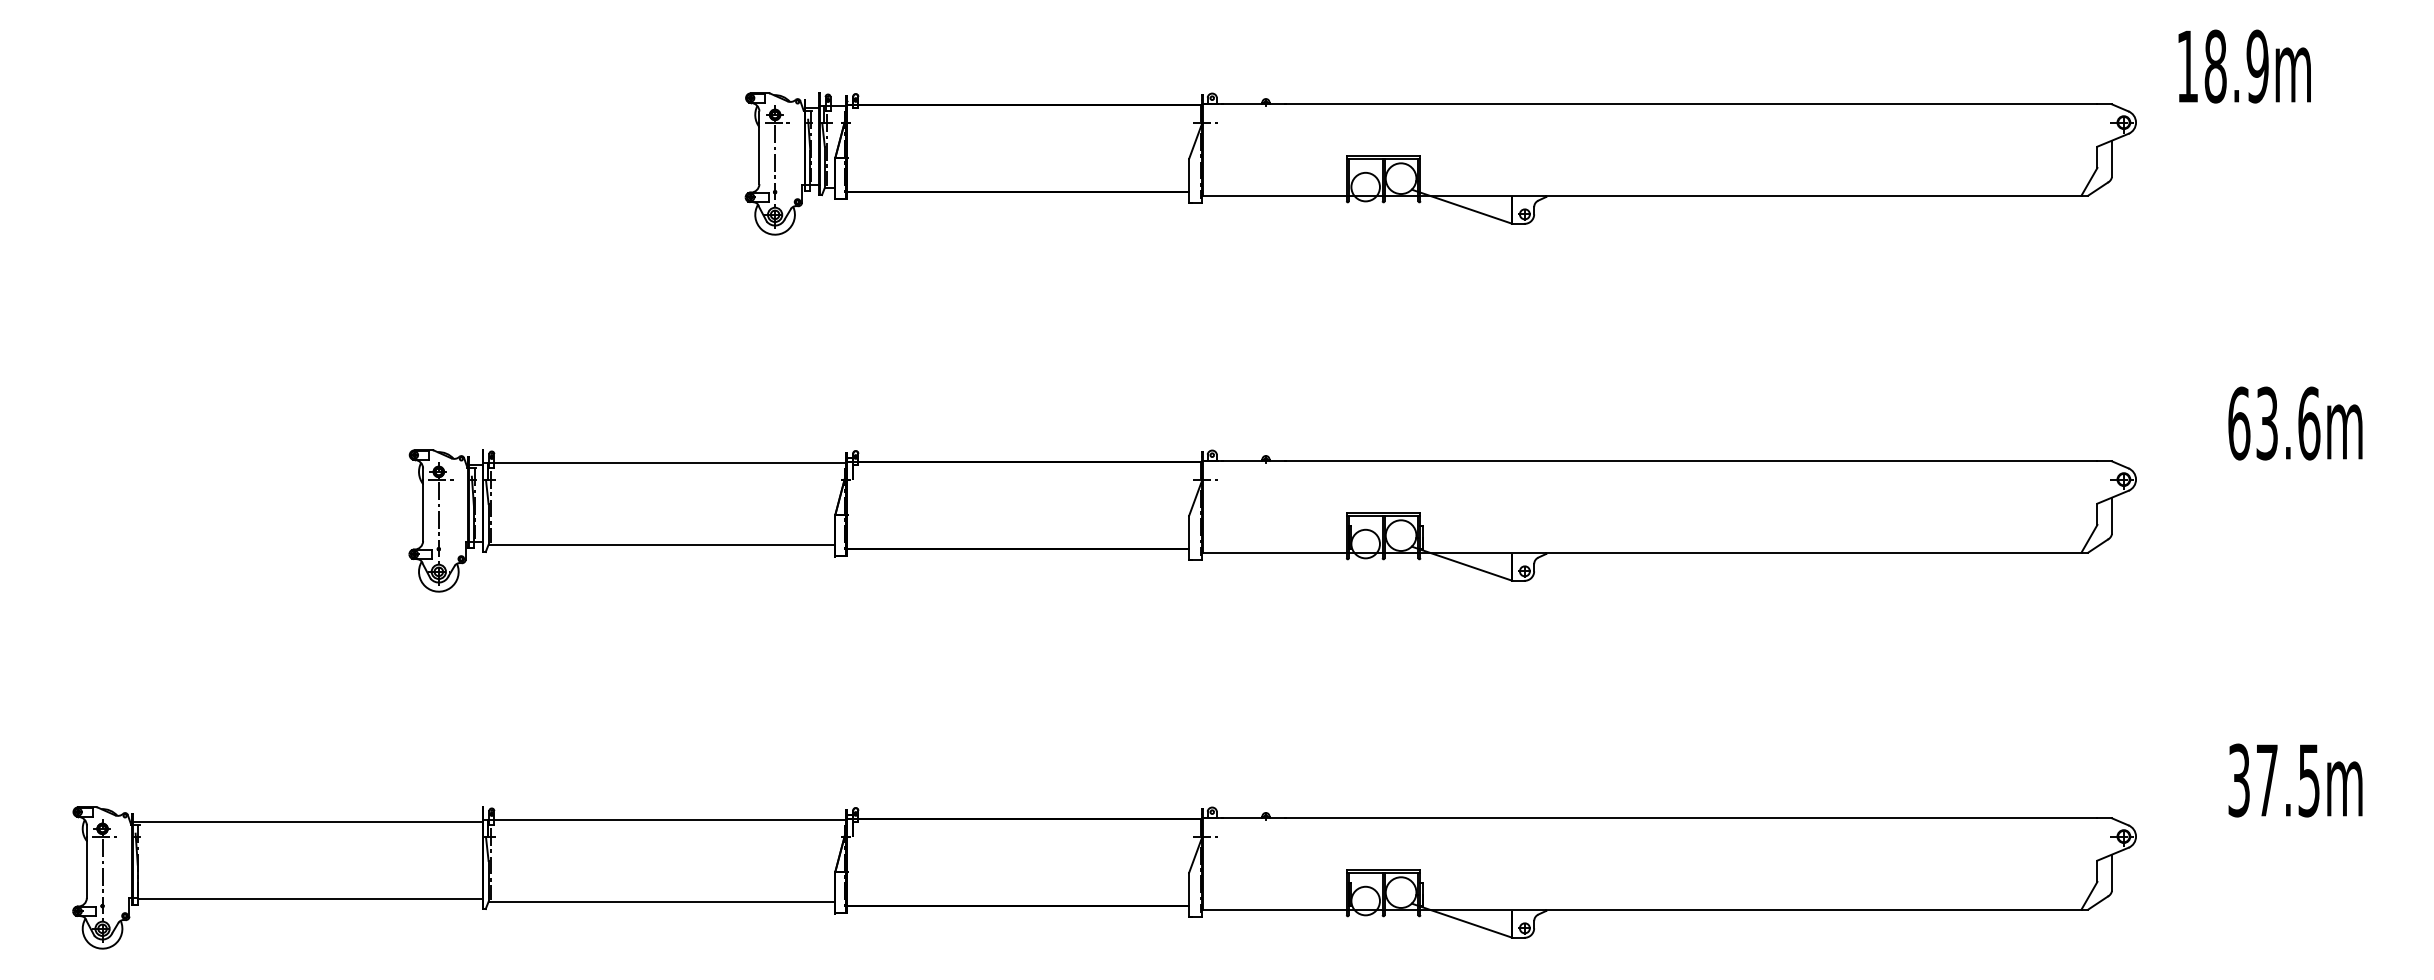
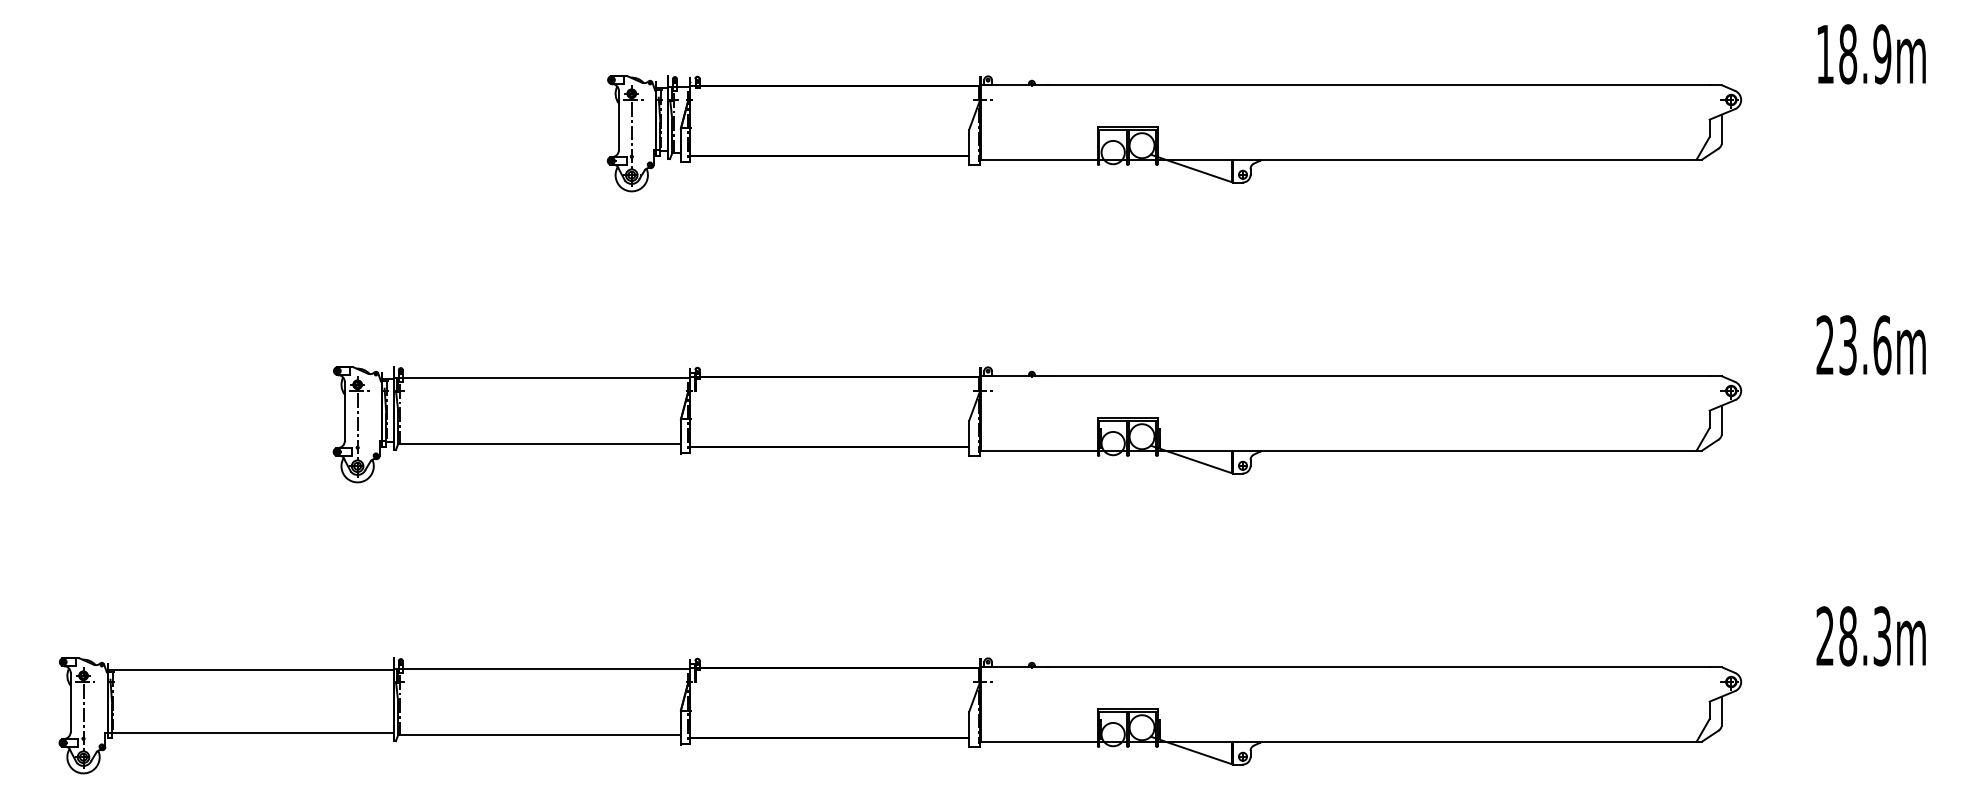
text: (2244, 66) -> (1871, 54), moved
text: (2239, 423) -> (1825, 345), 63.6m -> 23.6m
text: (2273, 780) -> (1853, 636), 37.5m -> 28.3m

